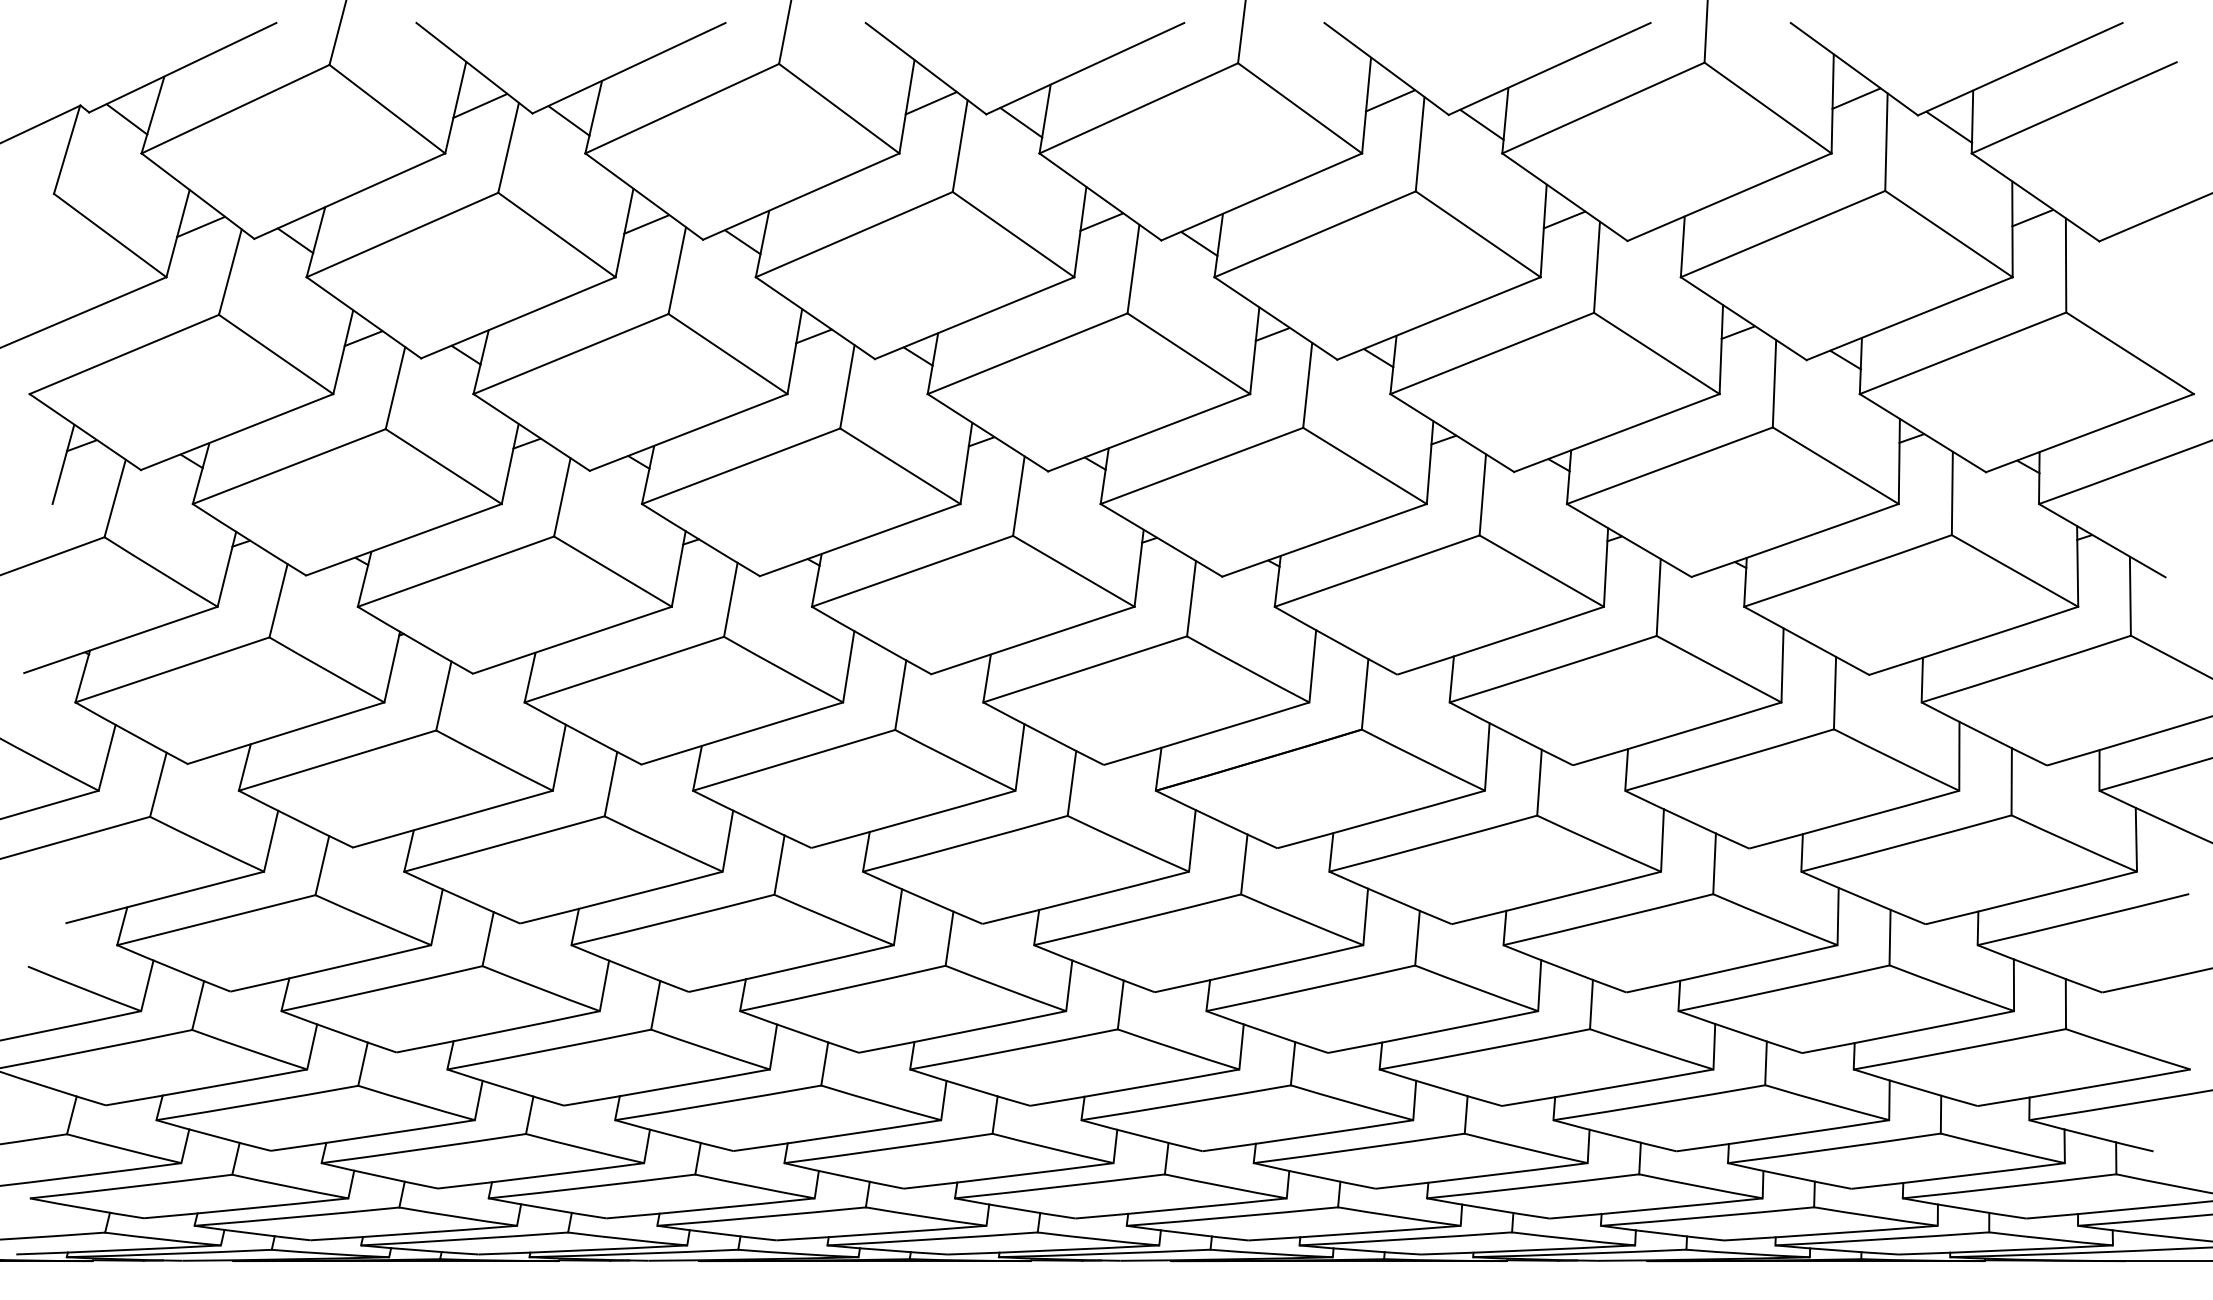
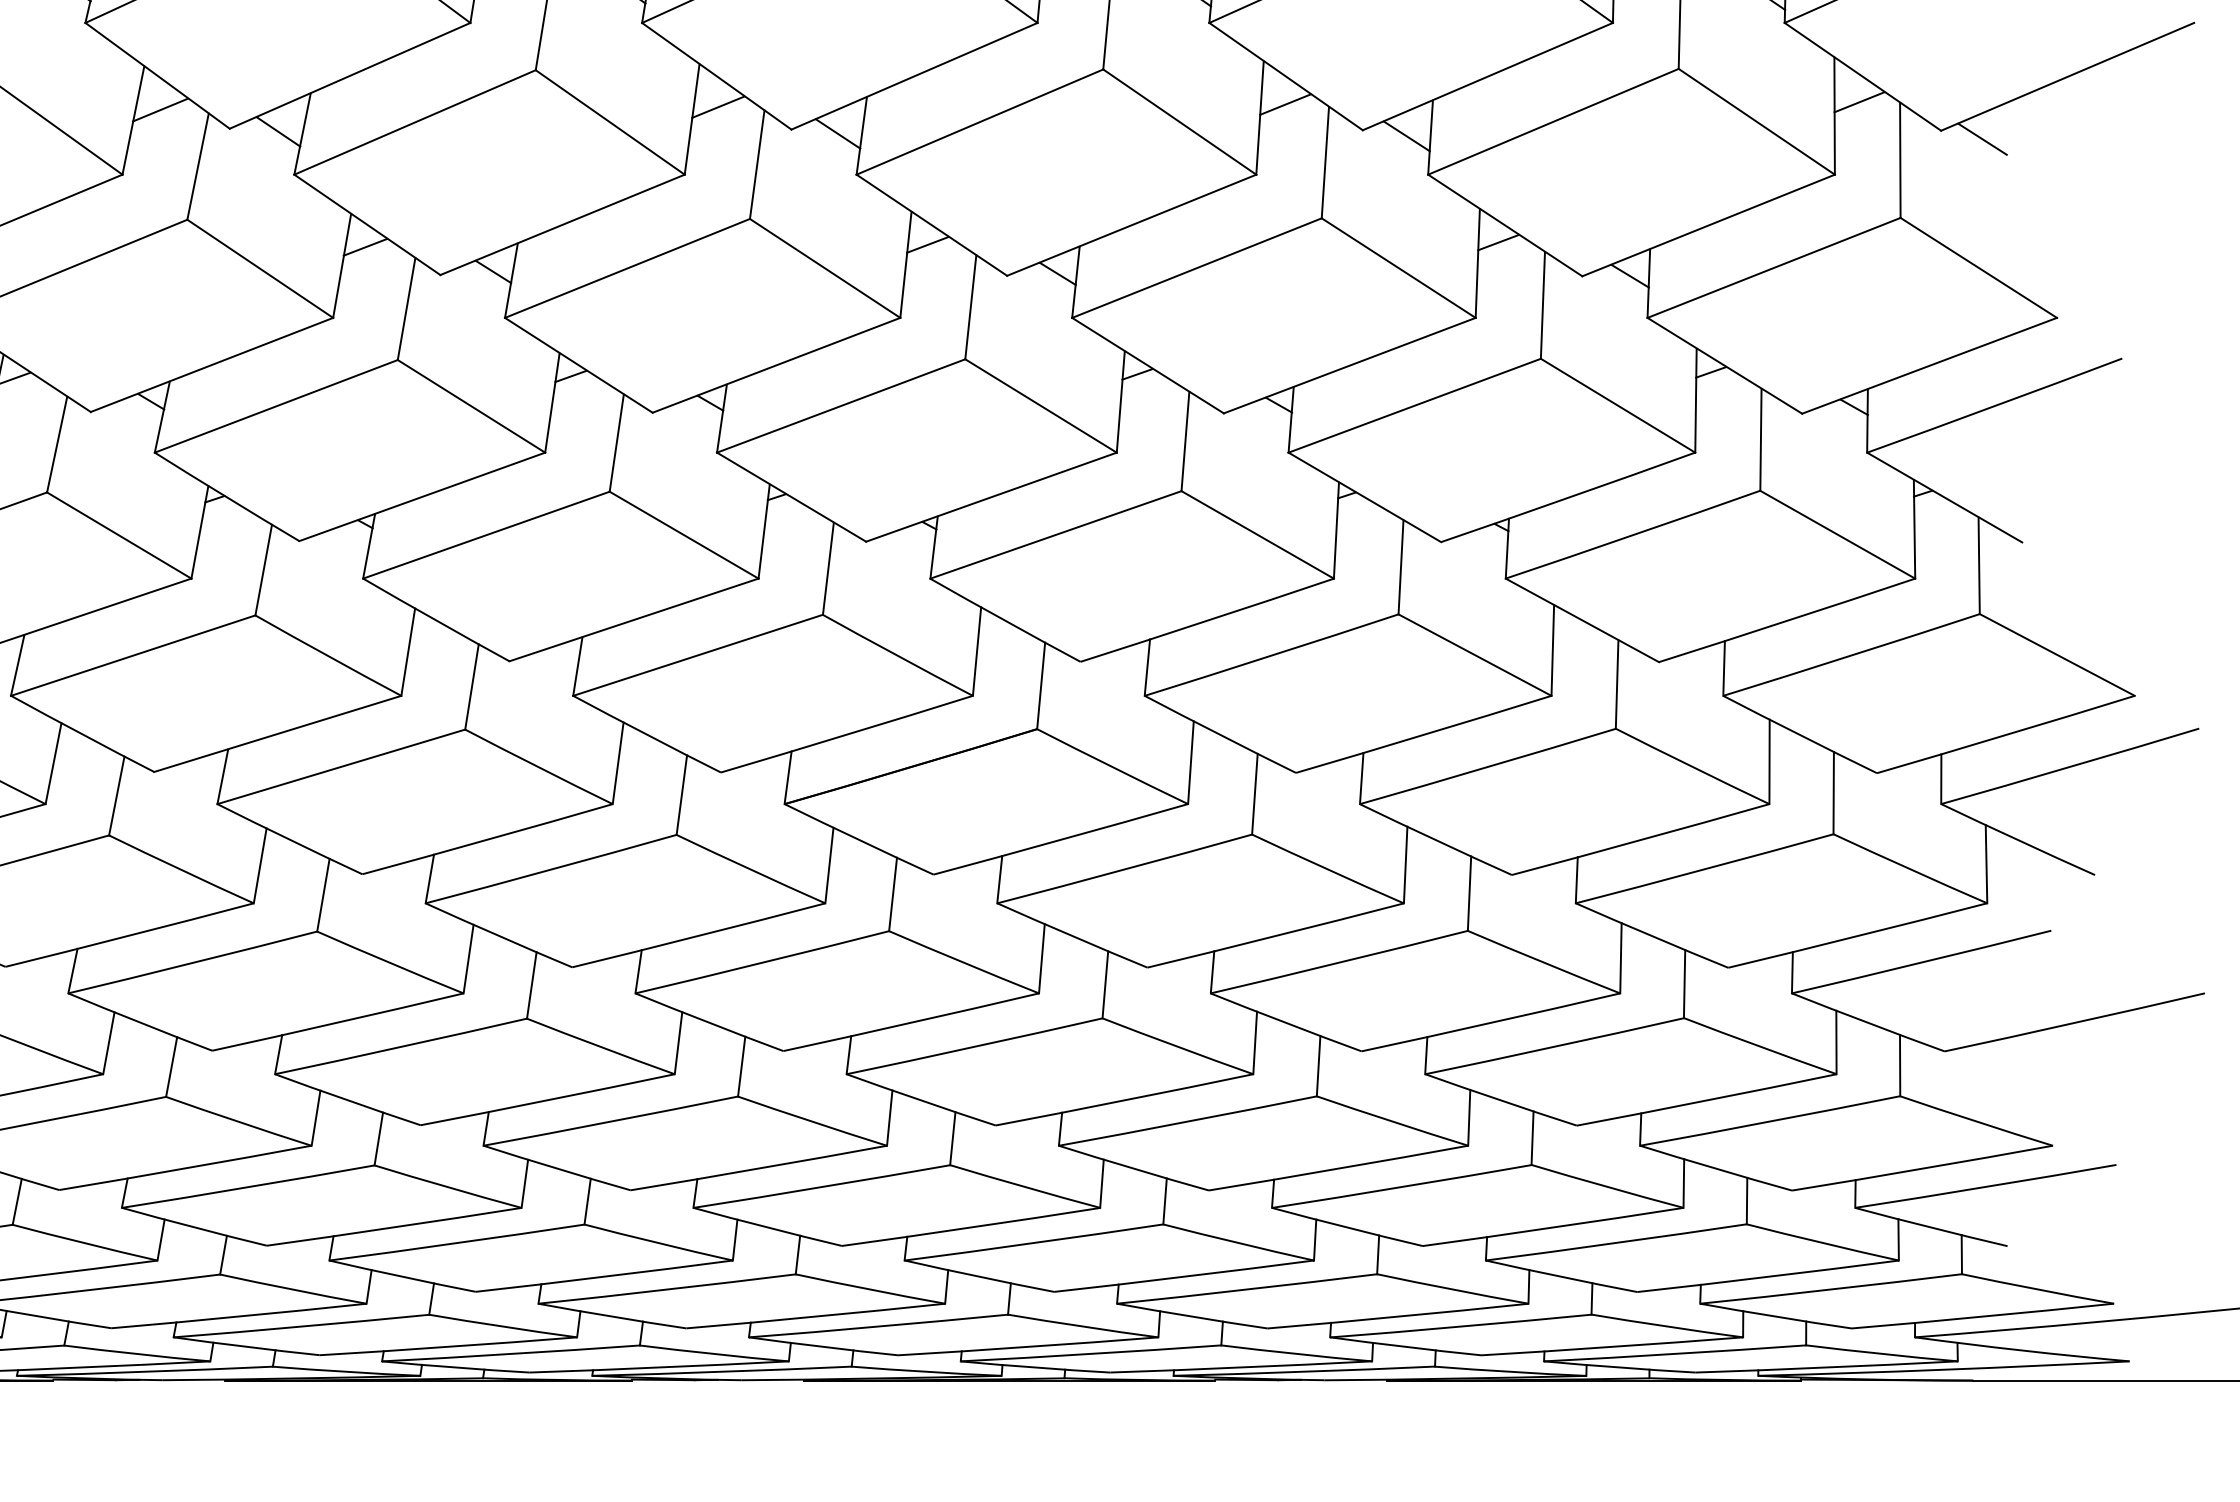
line: (1663, 245) -> (1406, 135), added
line: (2132, 248) -> (1981, 139), added

